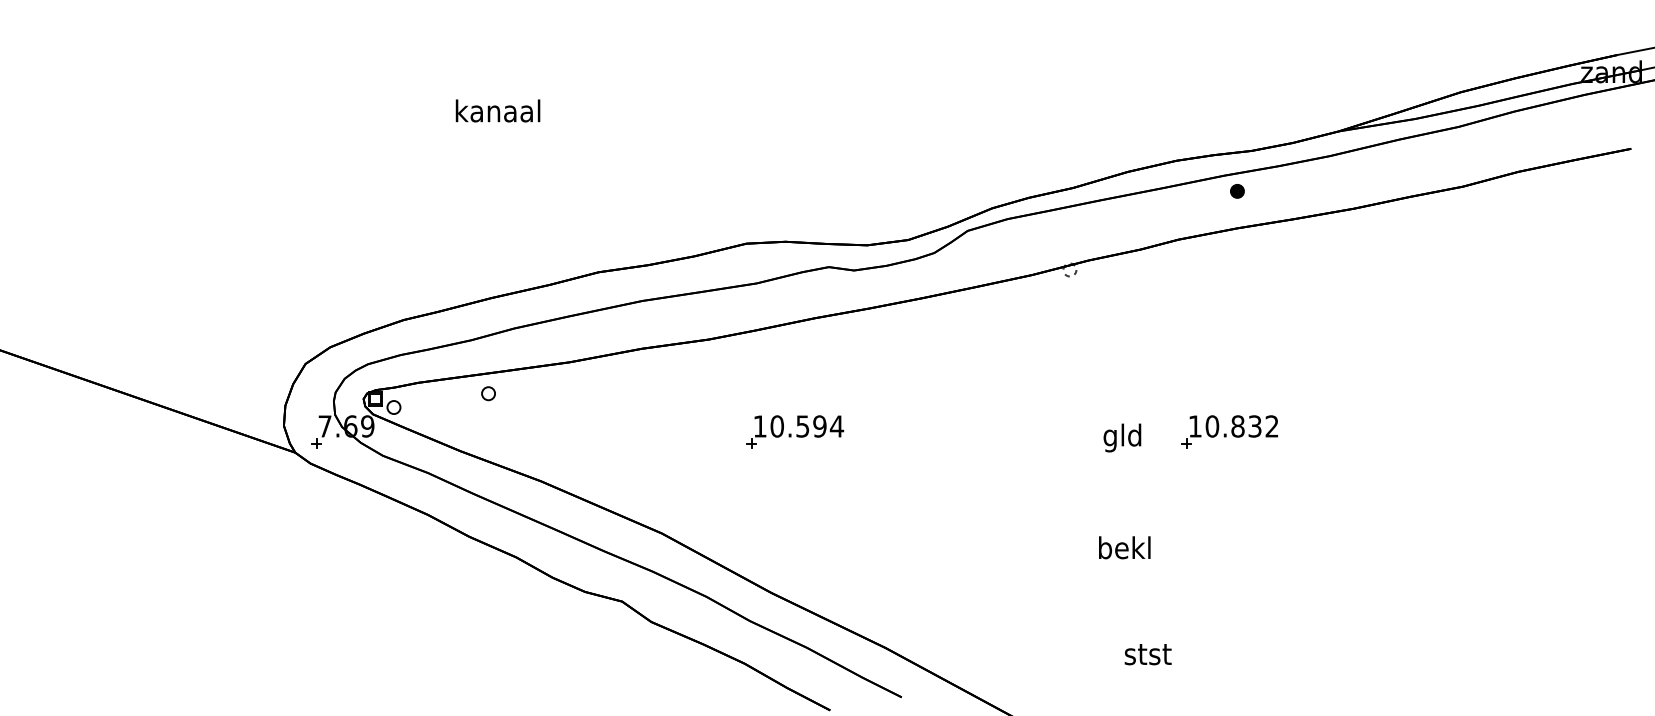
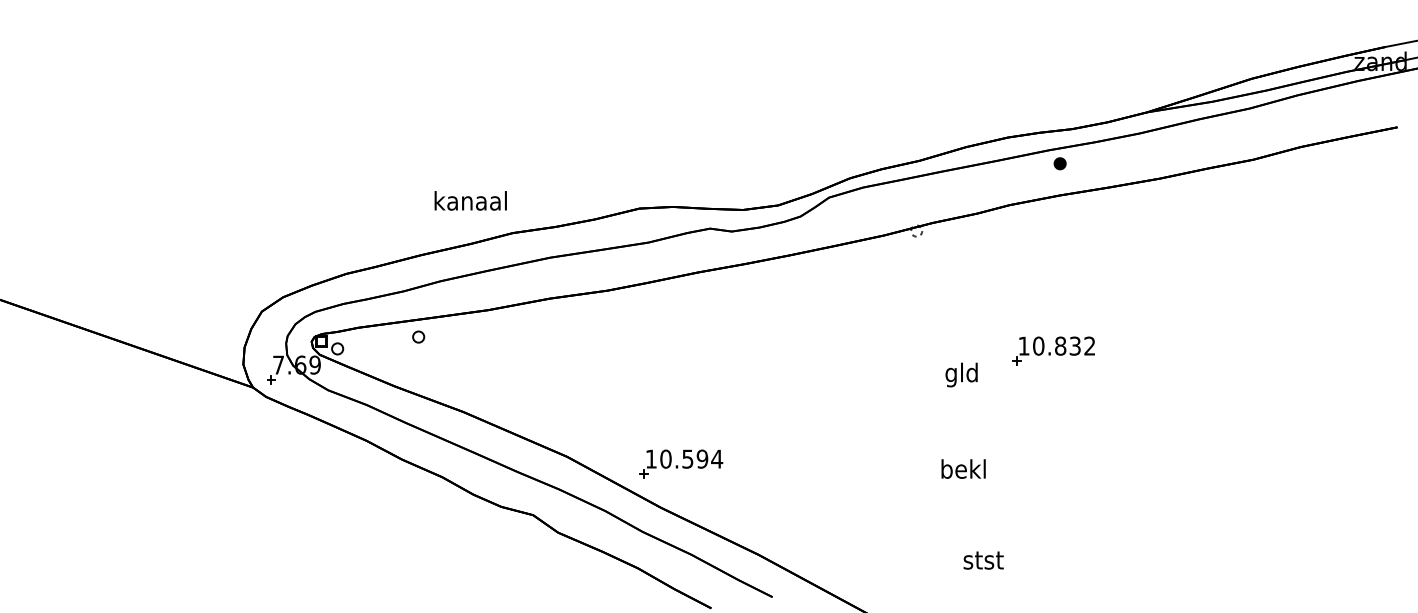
text: (497, 110) -> (470, 200), moved
part: (795, 431) -> (681, 463), moved
part: (1229, 431) -> (1053, 350), moved

